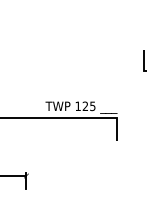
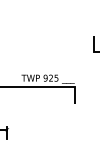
text: (77, 106) -> (45, 78), 125 -> 925

